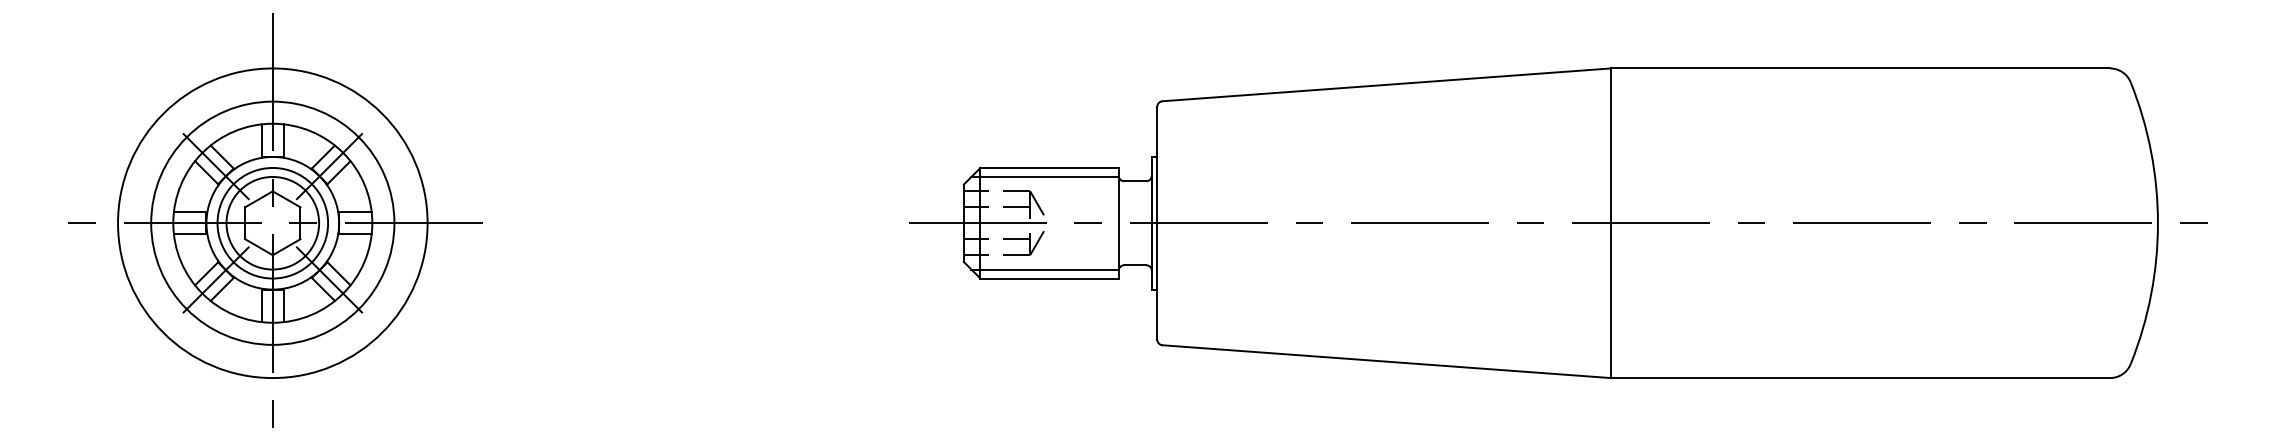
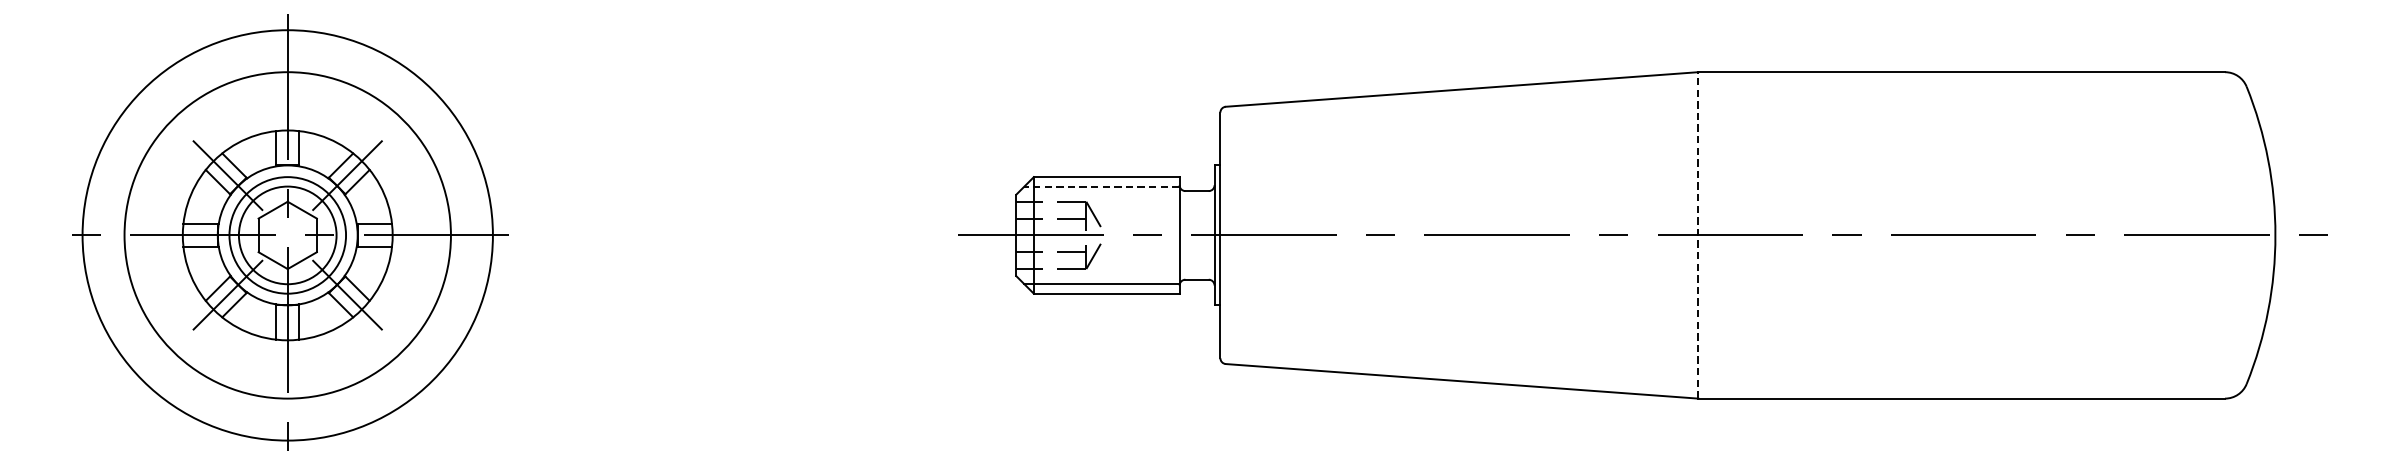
line: (1045, 176) -> (1102, 186), solid -> dashed
circle: (272, 222) -> (287, 234), size x1.6
line: (1610, 223) -> (1698, 235), solid -> dashed

